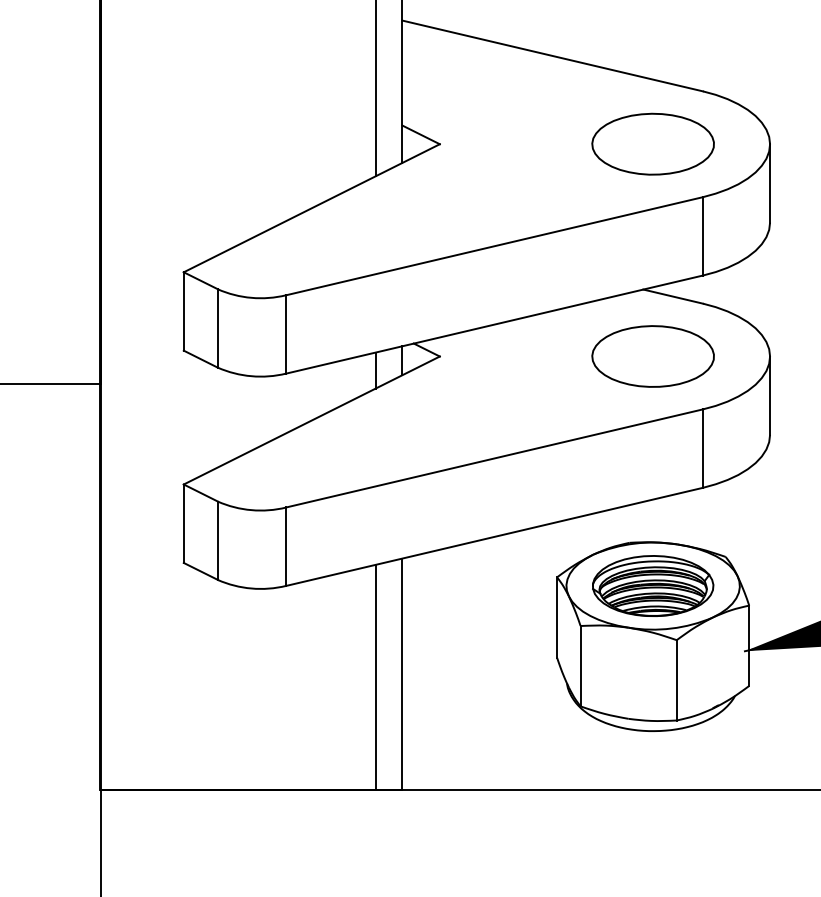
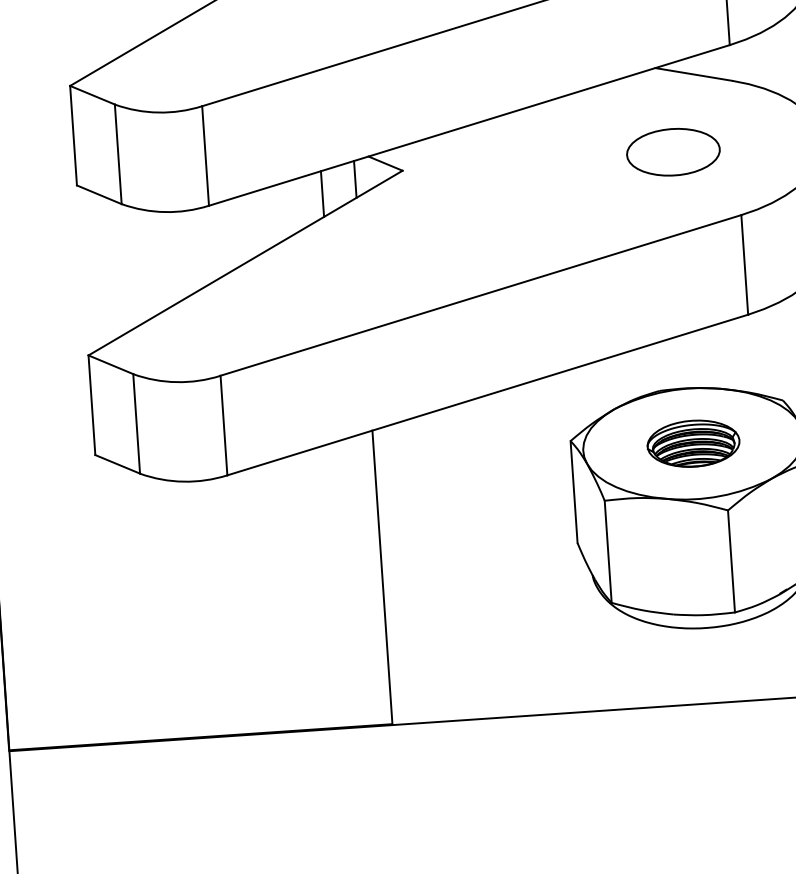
part: (652, 356) -> (672, 152), size x0.6
part: (653, 585) -> (693, 443), size x0.6
line: (375, 676) -> (348, 582), removed

